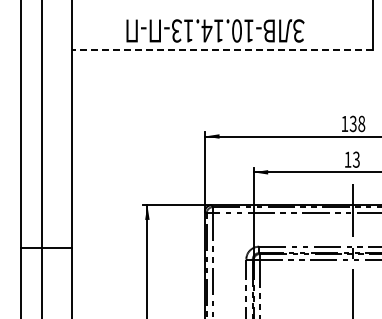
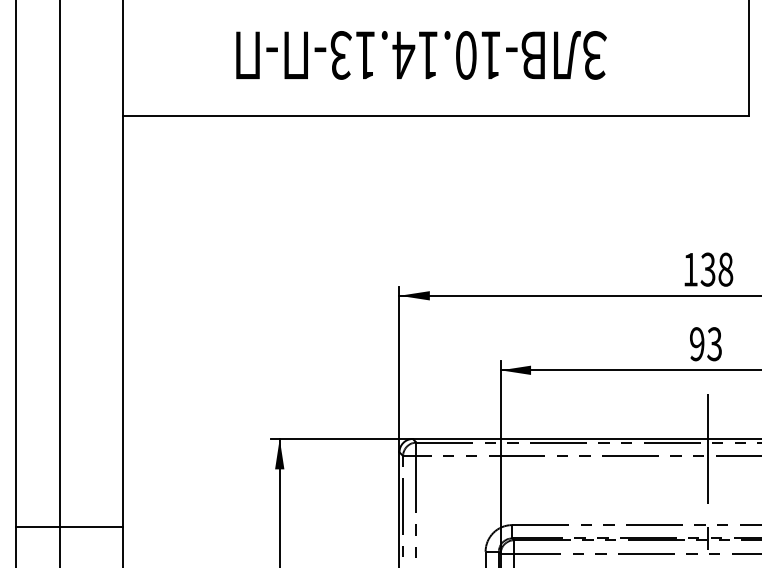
text: (215, 30) -> (421, 54), moved
line: (222, 50) -> (436, 116), dashed -> solid
text: (347, 159) -> (696, 343), 13 -> 93

